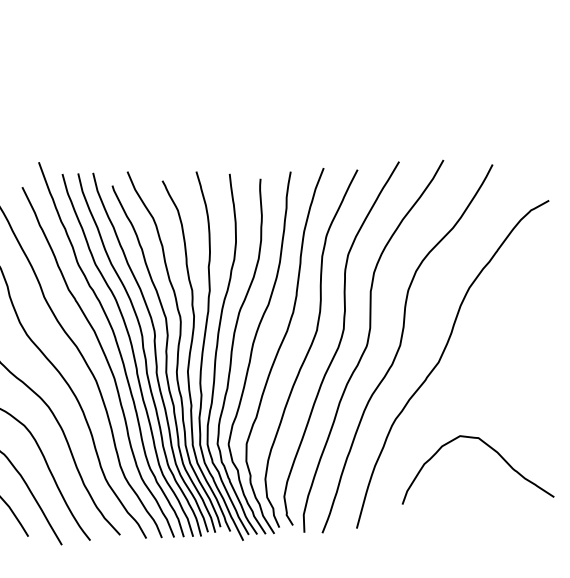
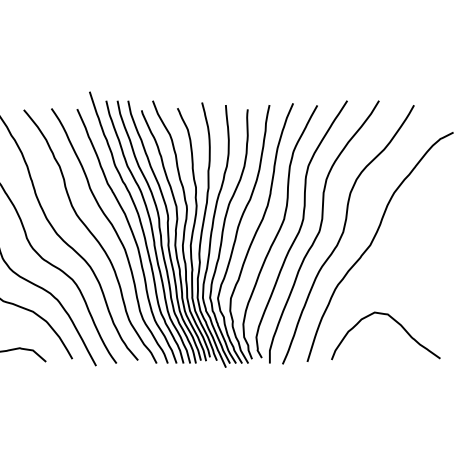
curve: (488, 447) -> (394, 321), moved

